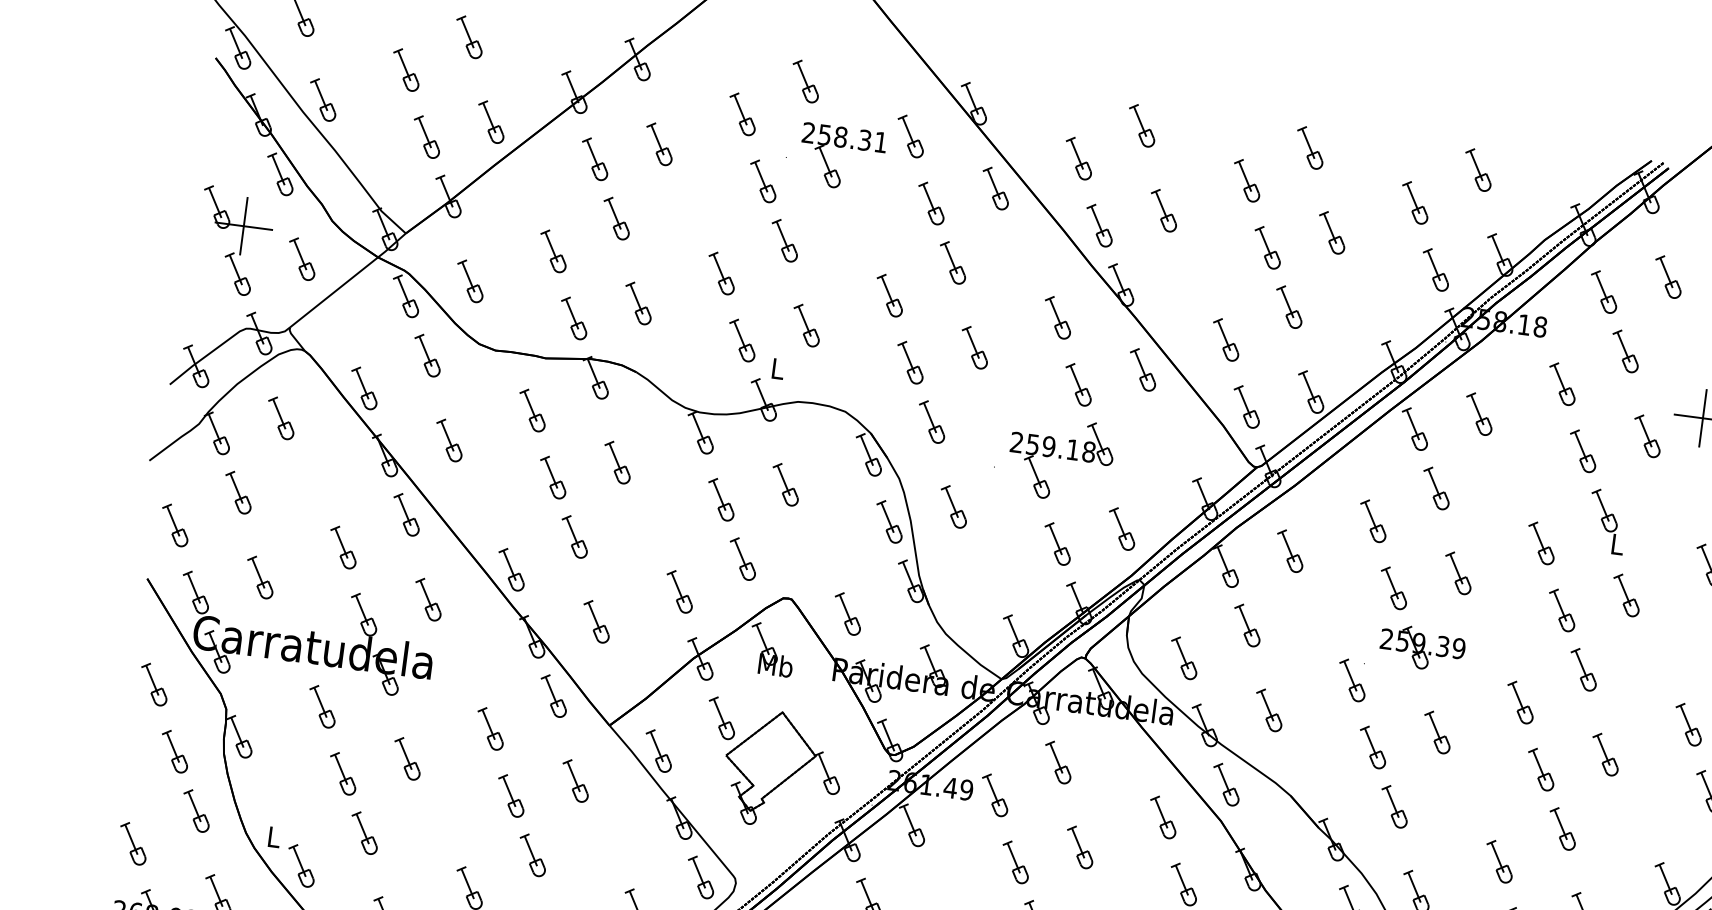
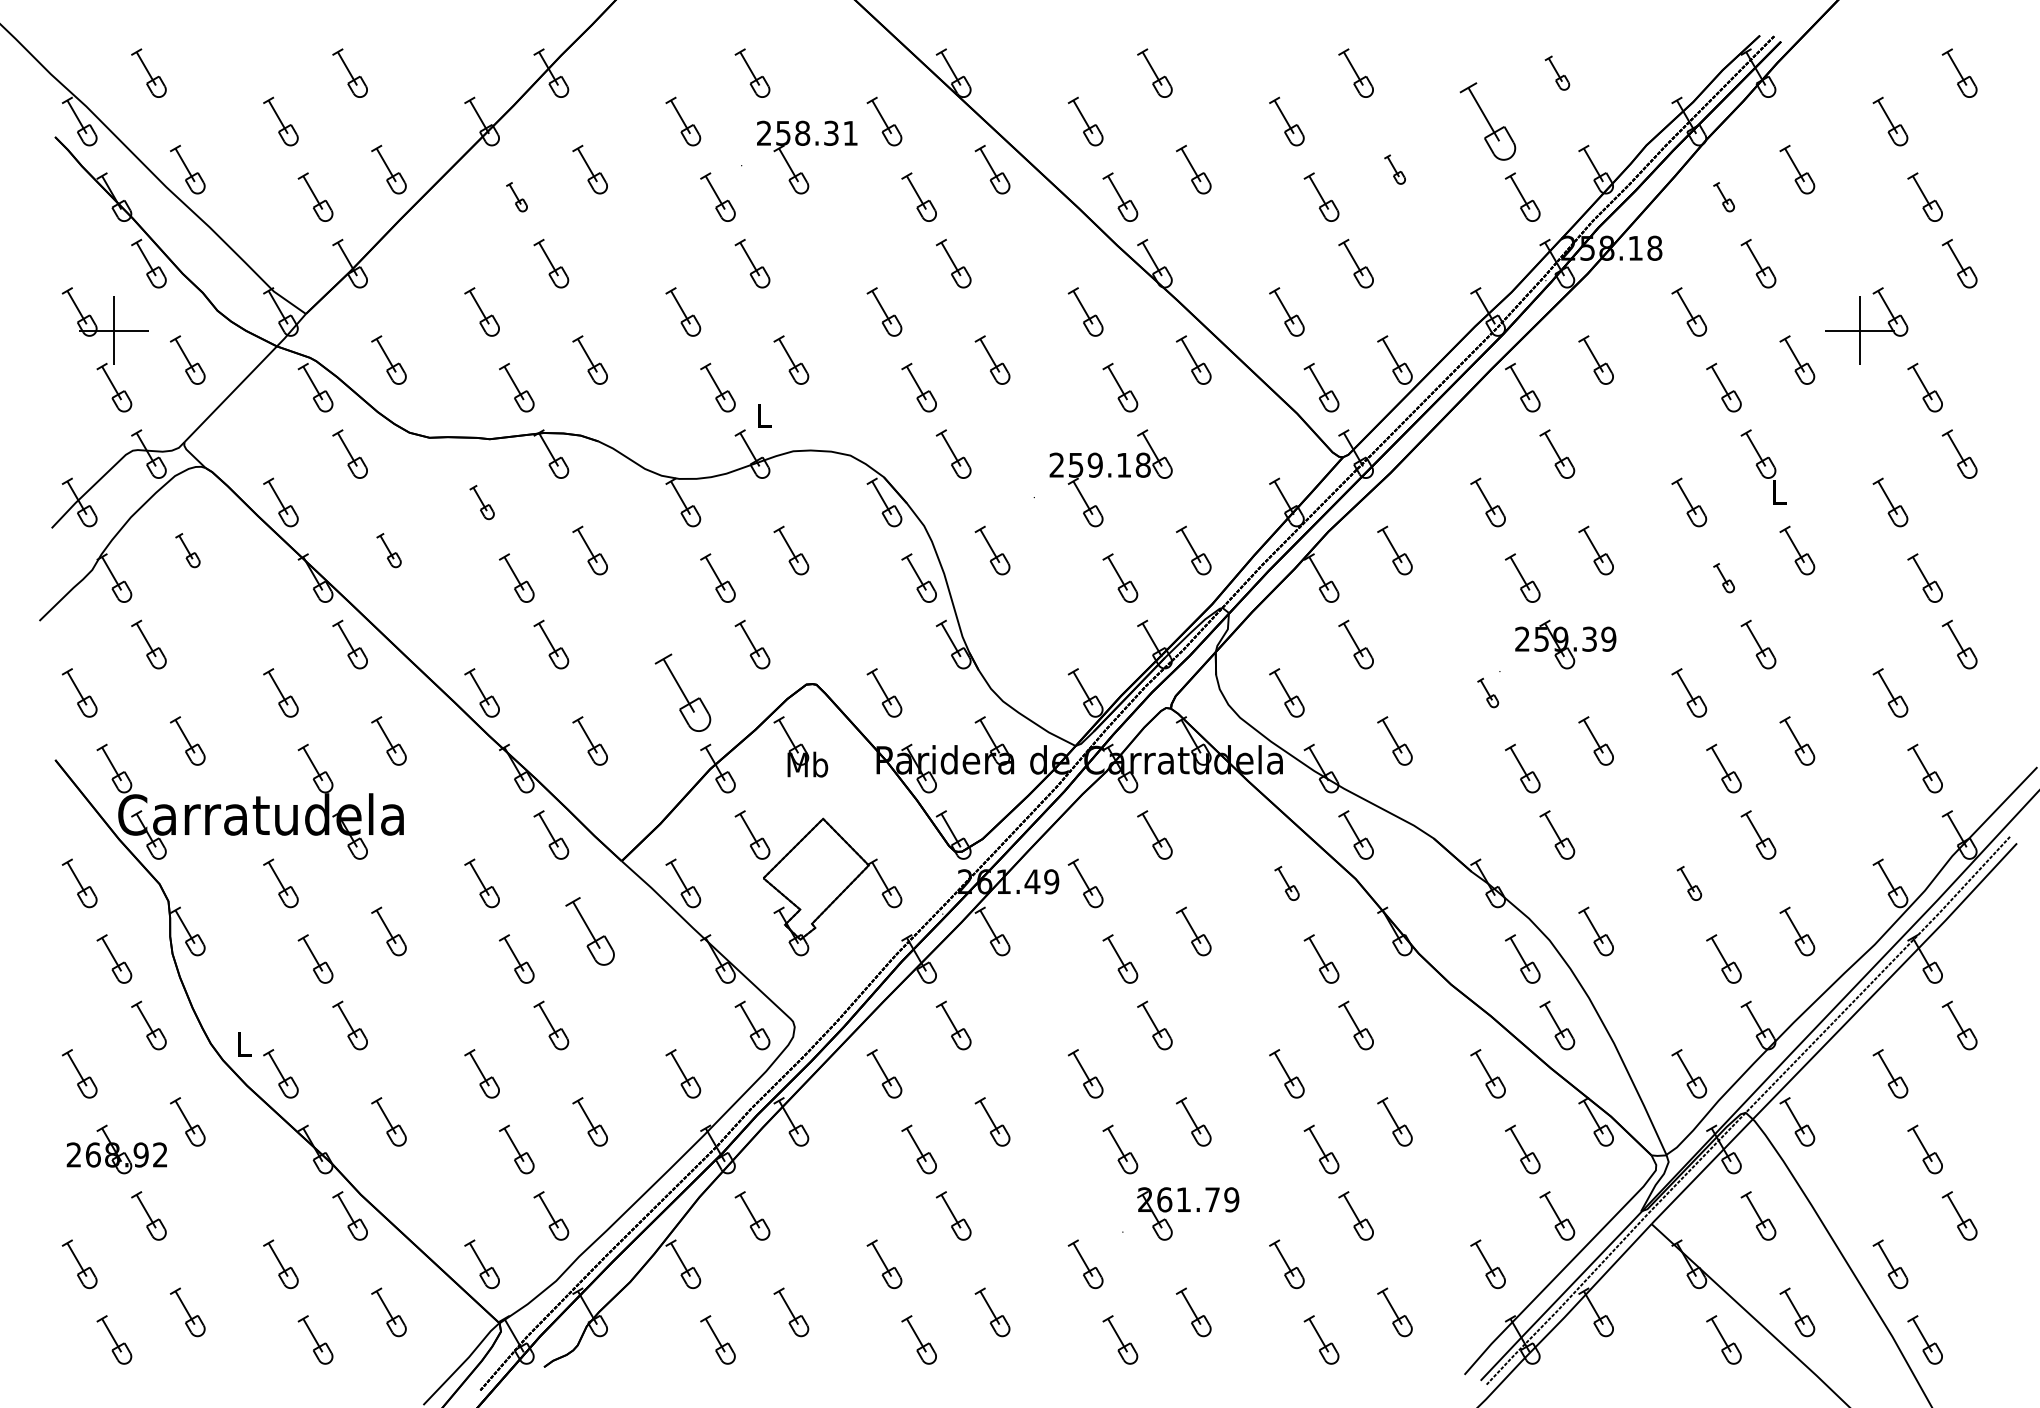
part: (594, 158) -> (516, 196), size x0.6
part: (1478, 169) -> (1557, 72), size x0.7
part: (1414, 202) -> (1487, 121), size x1.6
part: (1331, 232) -> (1394, 169), size x0.6
part: (1603, 291) -> (1723, 196), size x0.6
part: (531, 410) -> (481, 502), size x0.7
part: (280, 418) -> (187, 550), size x0.7
part: (448, 440) -> (388, 550), size x0.7
part: (679, 591) -> (683, 692), size x1.6
part: (1561, 609) -> (1723, 577), size x0.6
part: (1351, 679) -> (1487, 692), size x0.6
part: (574, 780) -> (589, 931), size x1.4
part: (1162, 817) -> (1286, 883), size x0.7
part: (1499, 861) -> (1689, 883), size x0.7

